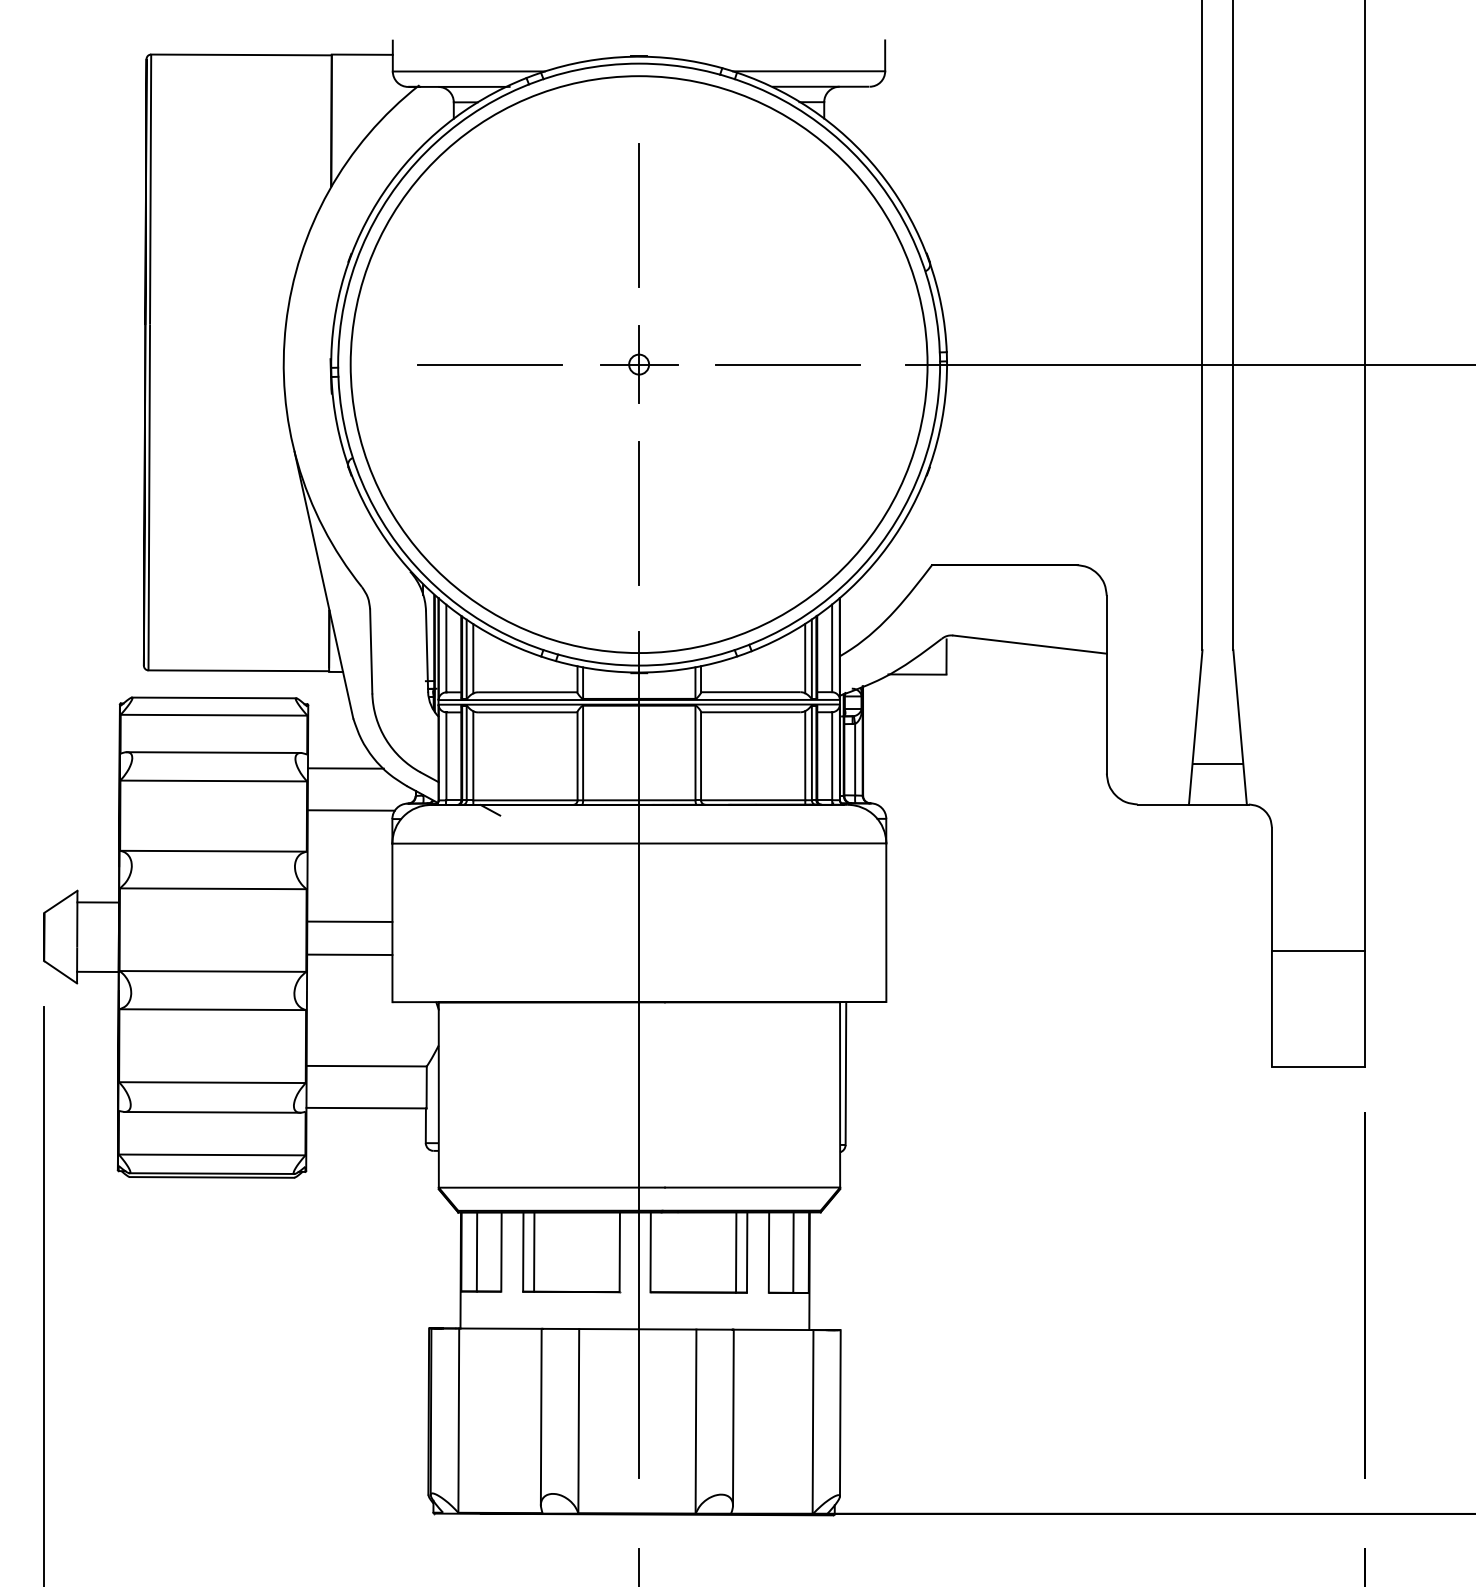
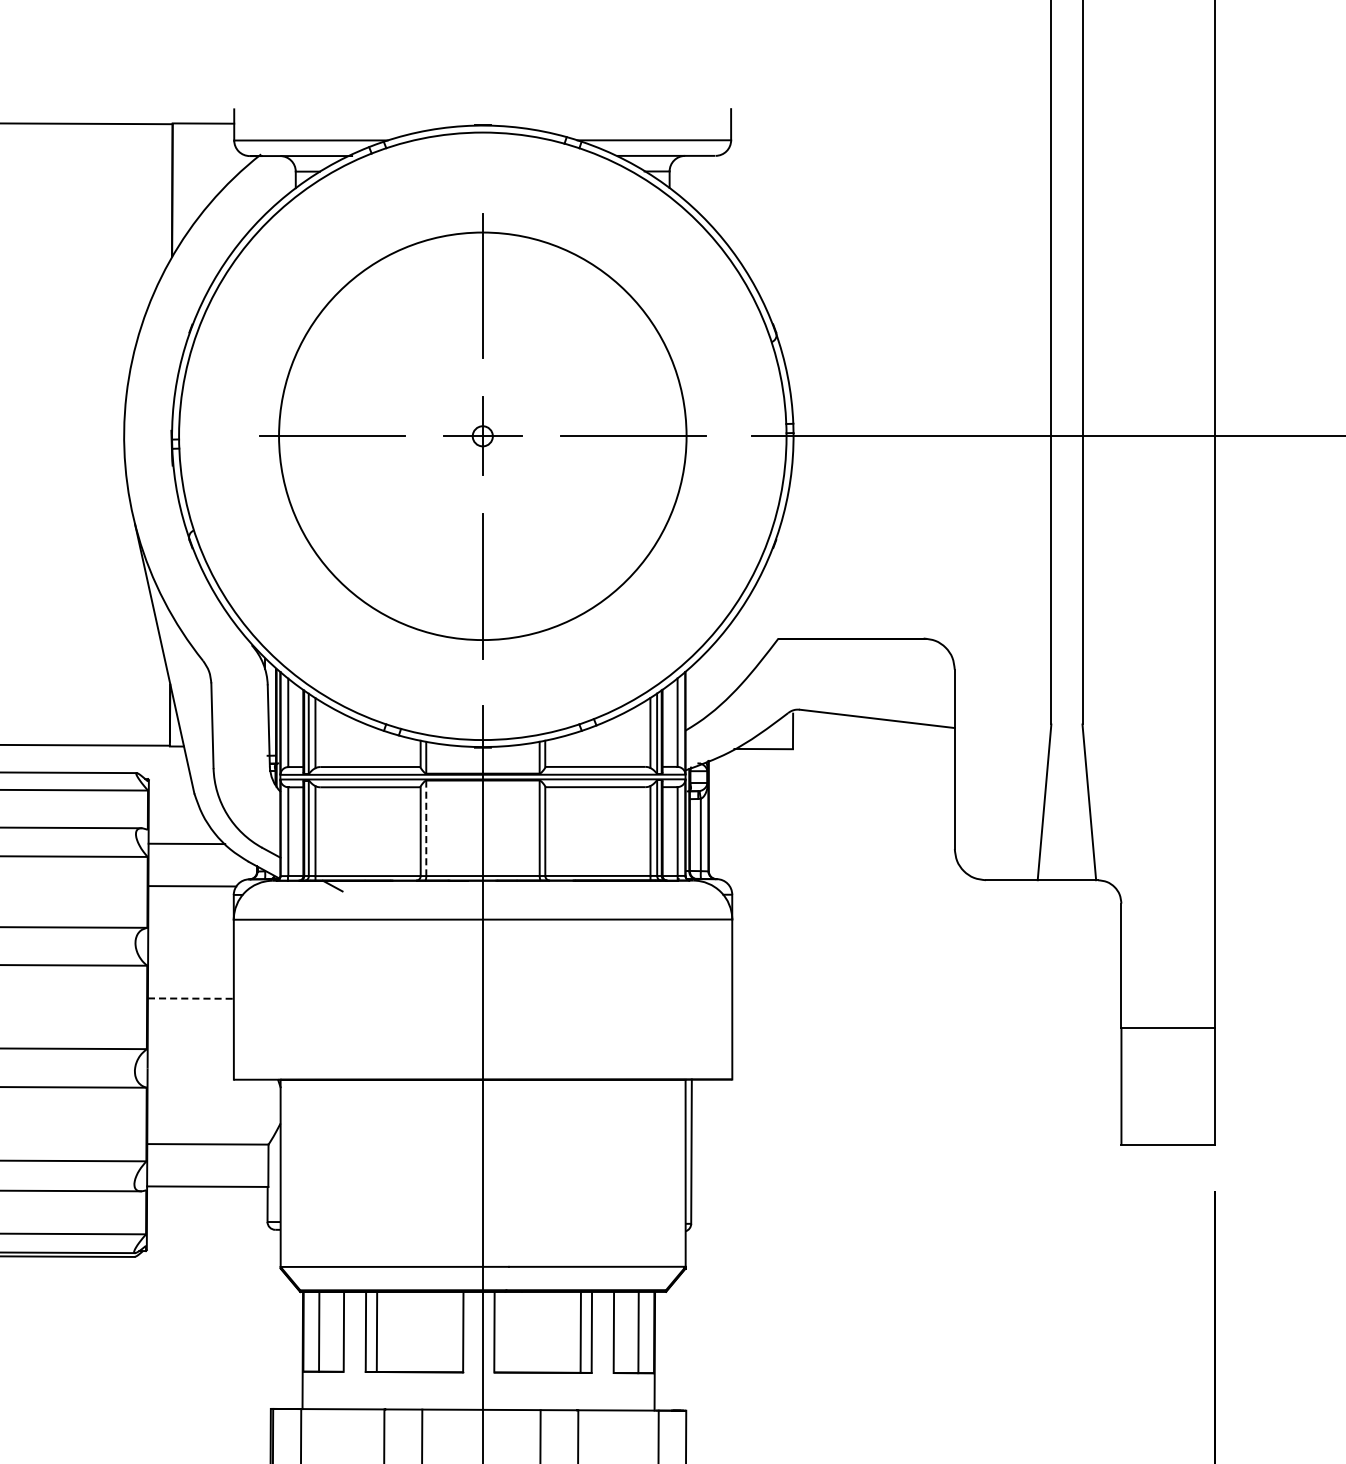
circle: (638, 364) -> (482, 436), size x0.7
line: (583, 753) -> (426, 828), solid -> dashed
line: (1217, 764) -> (1066, 839), removed
line: (349, 921) -> (190, 998), solid -> dashed
line: (349, 954) -> (190, 1031), removed

